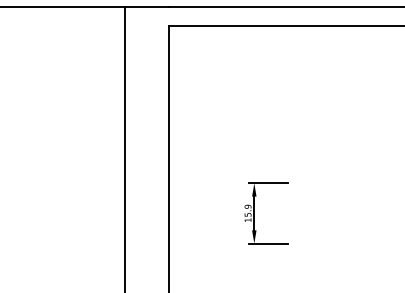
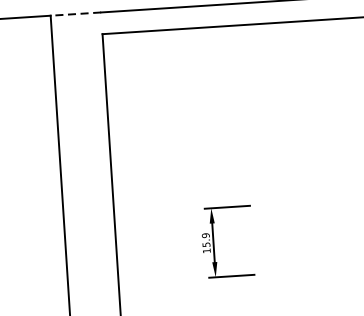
line: (146, 6) -> (74, 14), solid -> dashed

